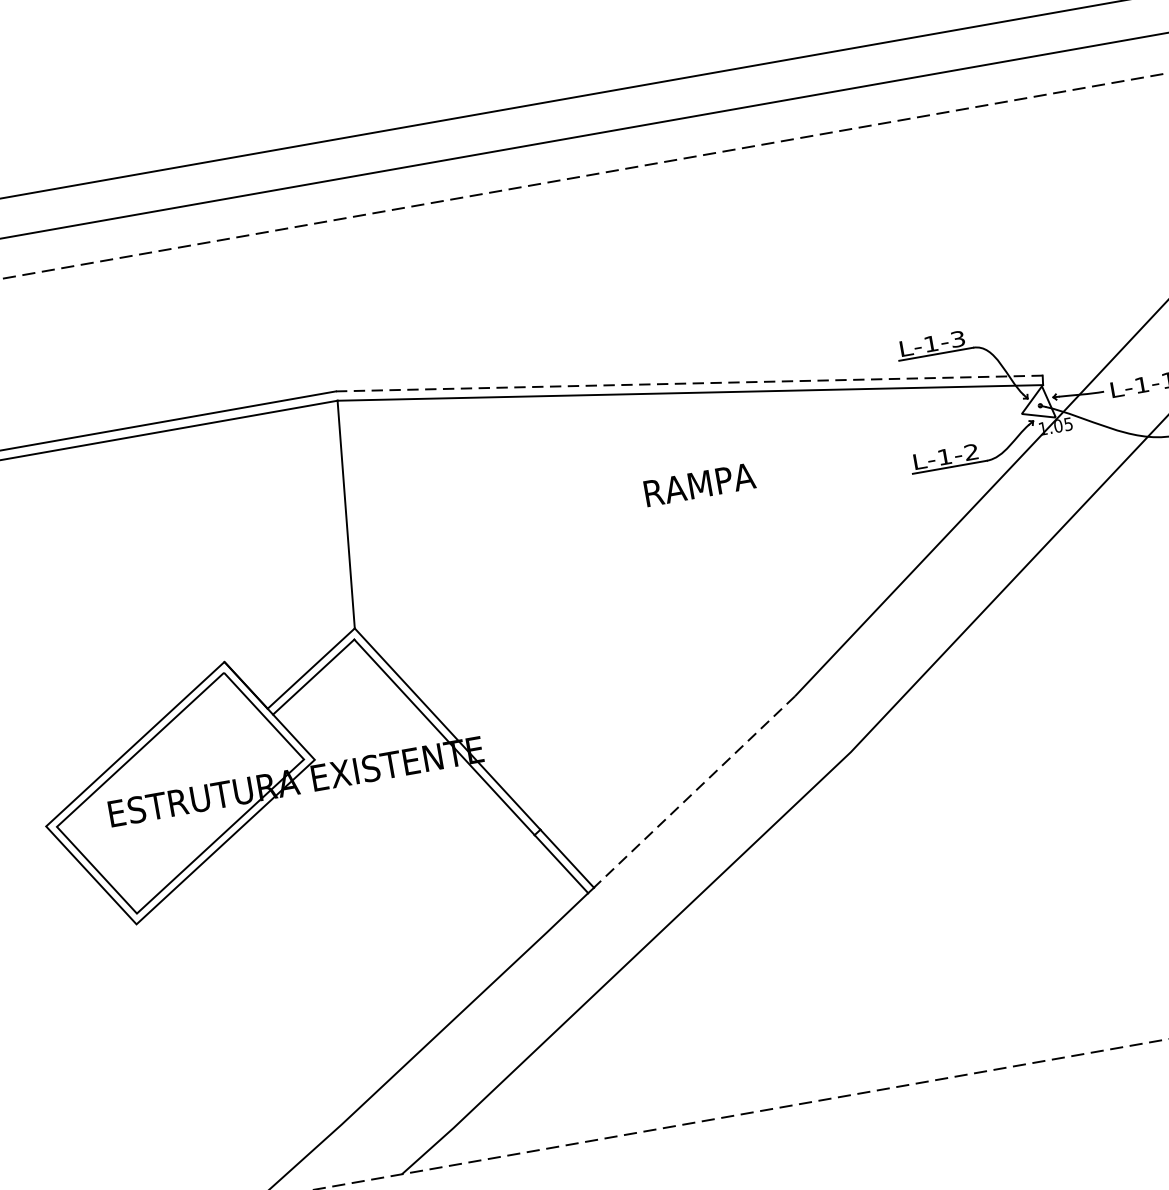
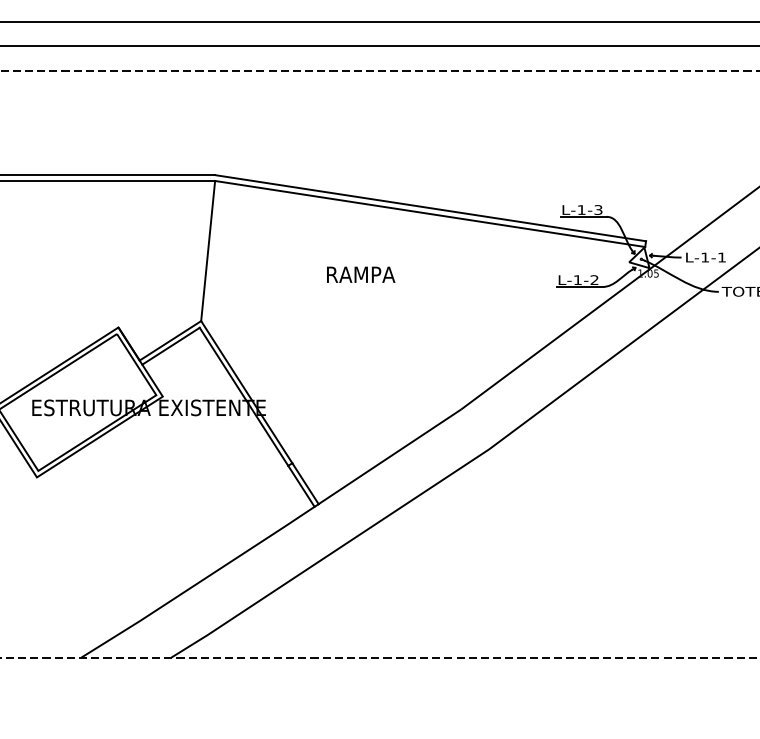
line: (689, 384) -> (430, 208), dashed -> solid
text: (700, 484) -> (361, 274), moved
line: (693, 791) -> (389, 456), dashed -> solid

